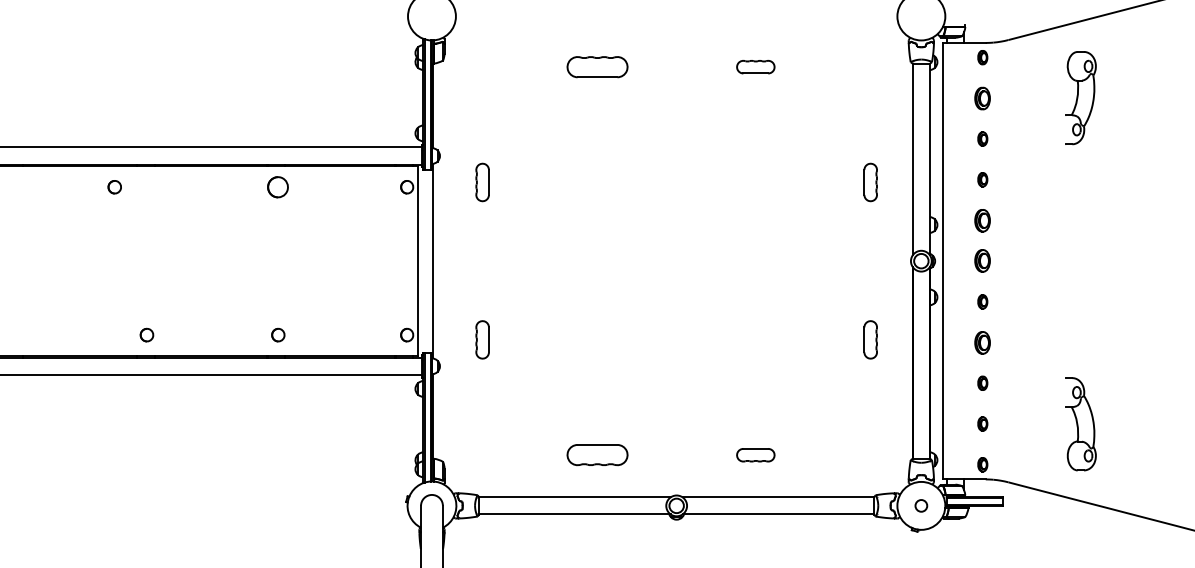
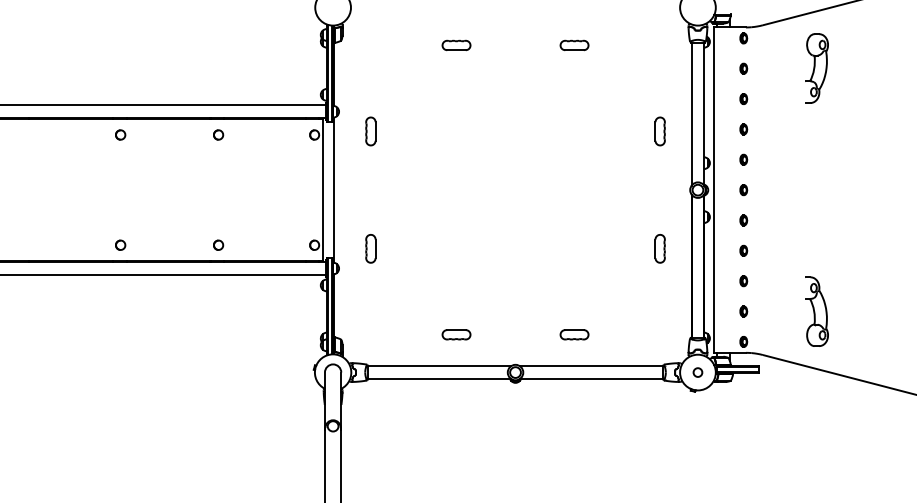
part: (597, 67) -> (456, 45), size x0.62
part: (982, 98) -> (743, 68), size x0.62
part: (114, 186) -> (120, 134), moved
part: (278, 186) -> (218, 134), size x0.62
part: (982, 220) -> (743, 159), size x0.62
part: (982, 261) -> (743, 190), size x0.62
part: (982, 342) -> (743, 250), size x0.62
part: (597, 454) -> (456, 334), size x0.62

